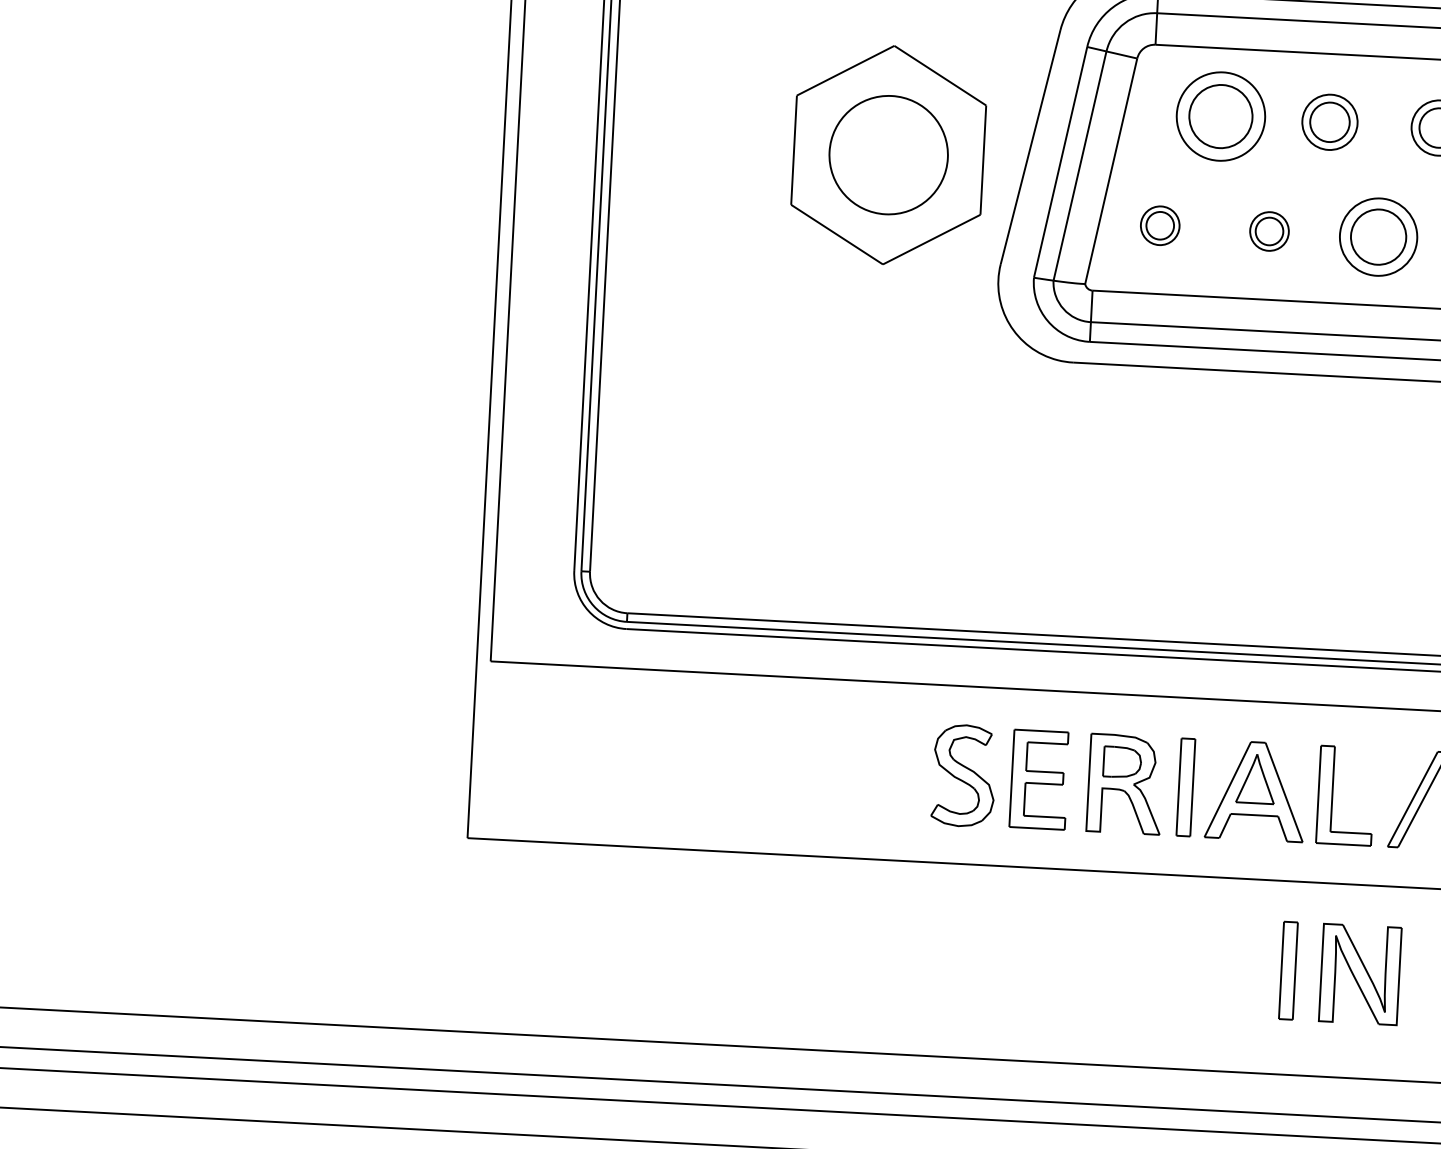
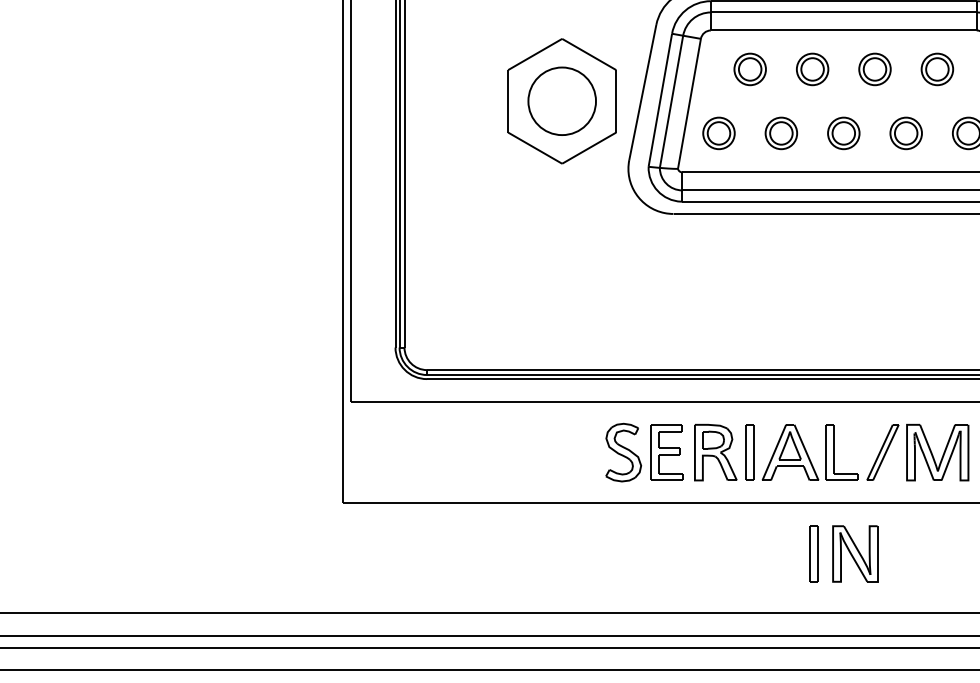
part: (1219, 116) -> (749, 69), size x0.62
part: (1159, 225) -> (718, 133), size x1.43
part: (1269, 231) -> (781, 133), size x1.43
part: (1378, 237) -> (843, 133), size x0.71

